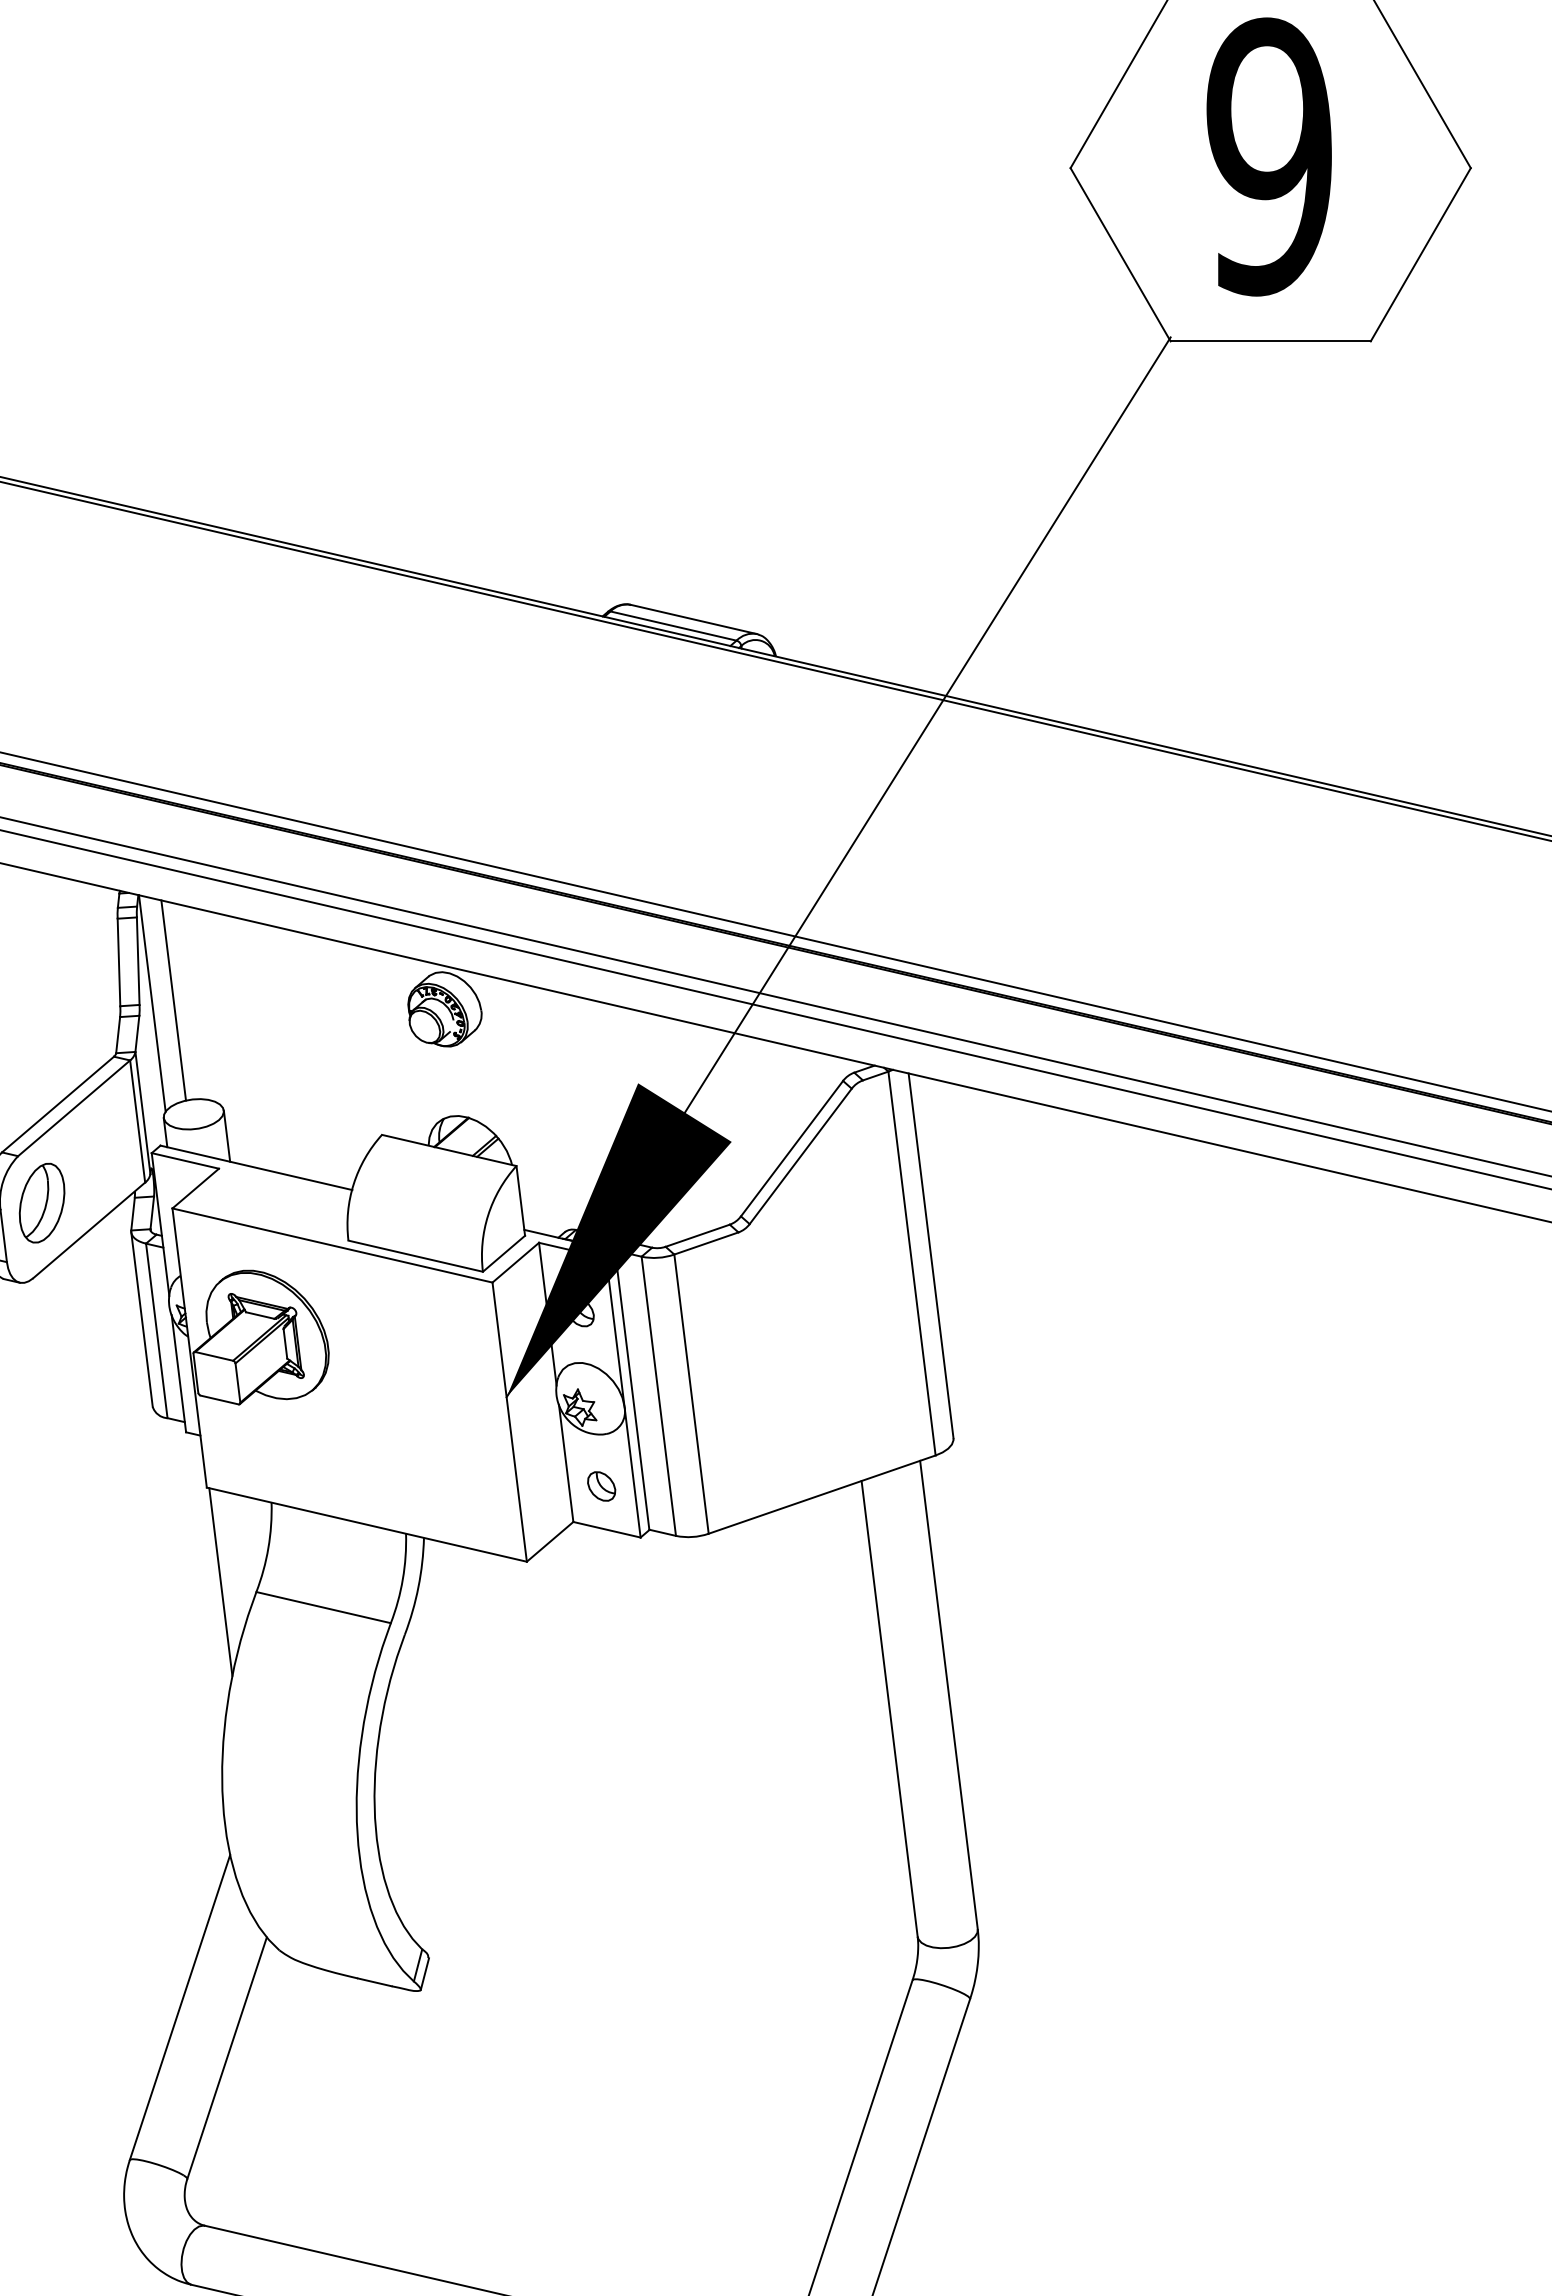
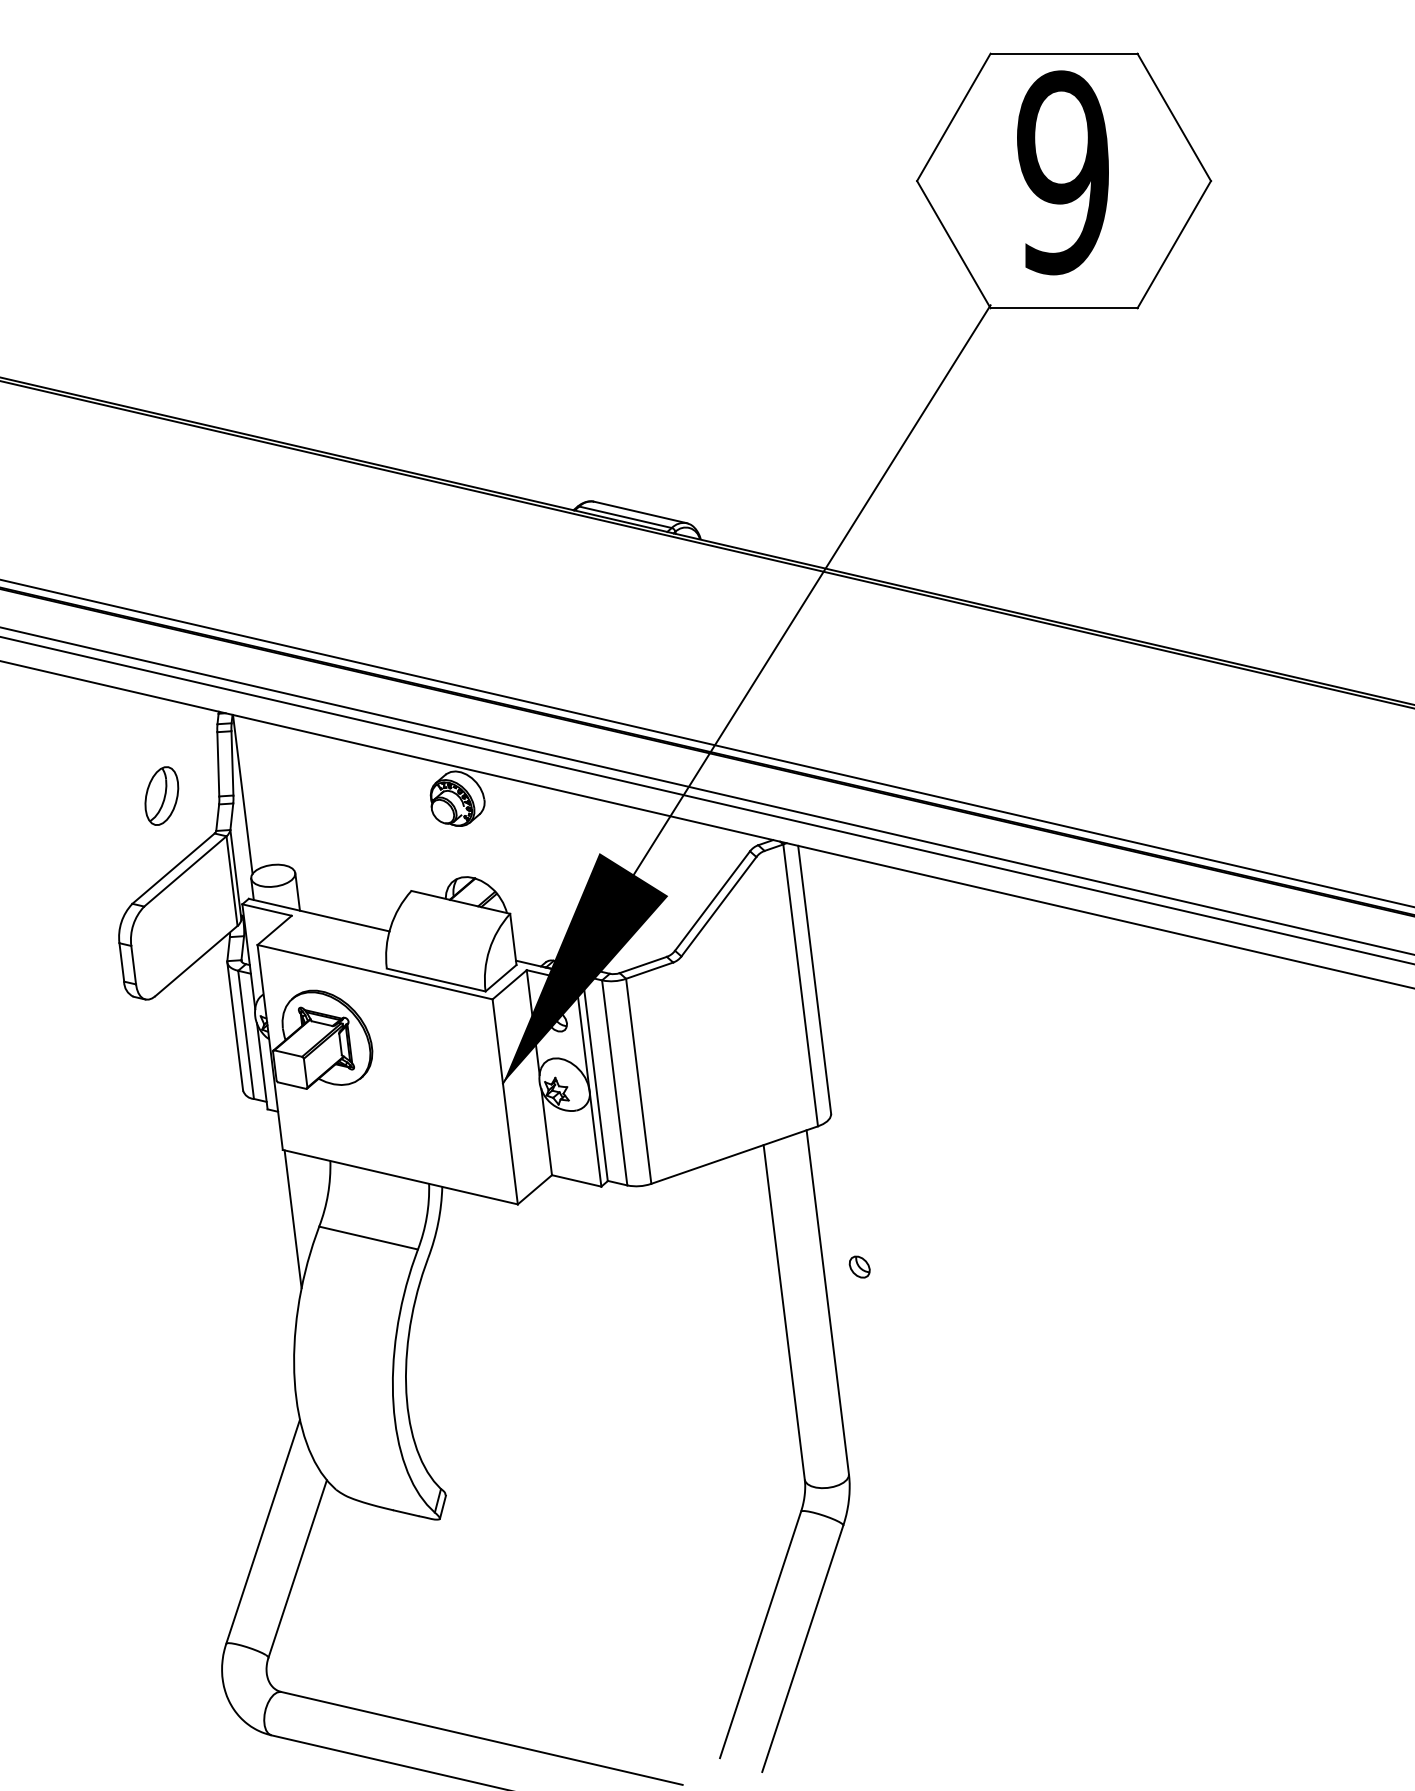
line: (173, 999) -> (258, 791), removed
part: (41, 1202) -> (161, 795), moved
part: (601, 1485) -> (859, 1266), moved

